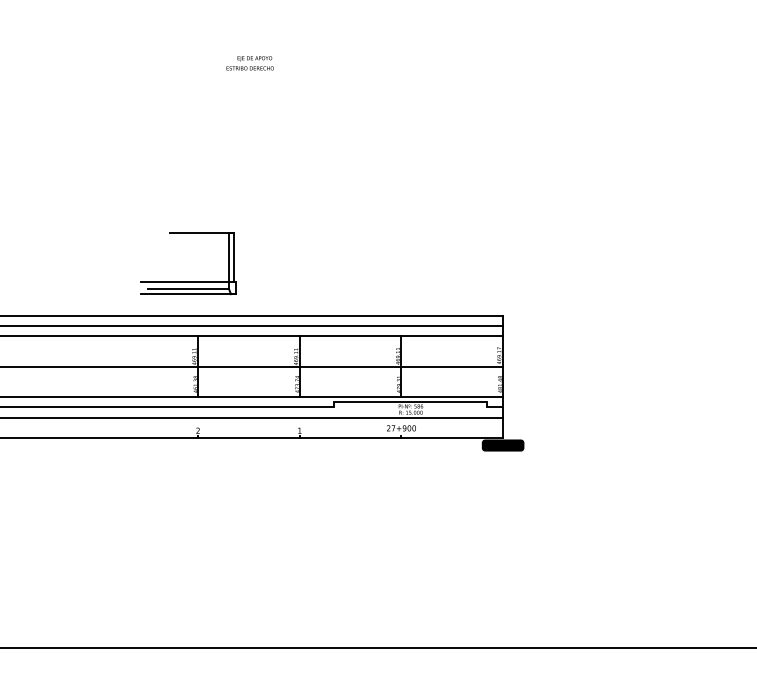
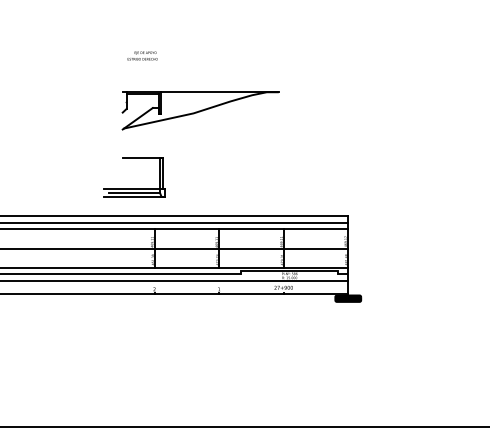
text: (249, 62) -> (142, 55), moved
part: (270, 149) -> (200, 110), added
part: (188, 281) -> (134, 188), moved

